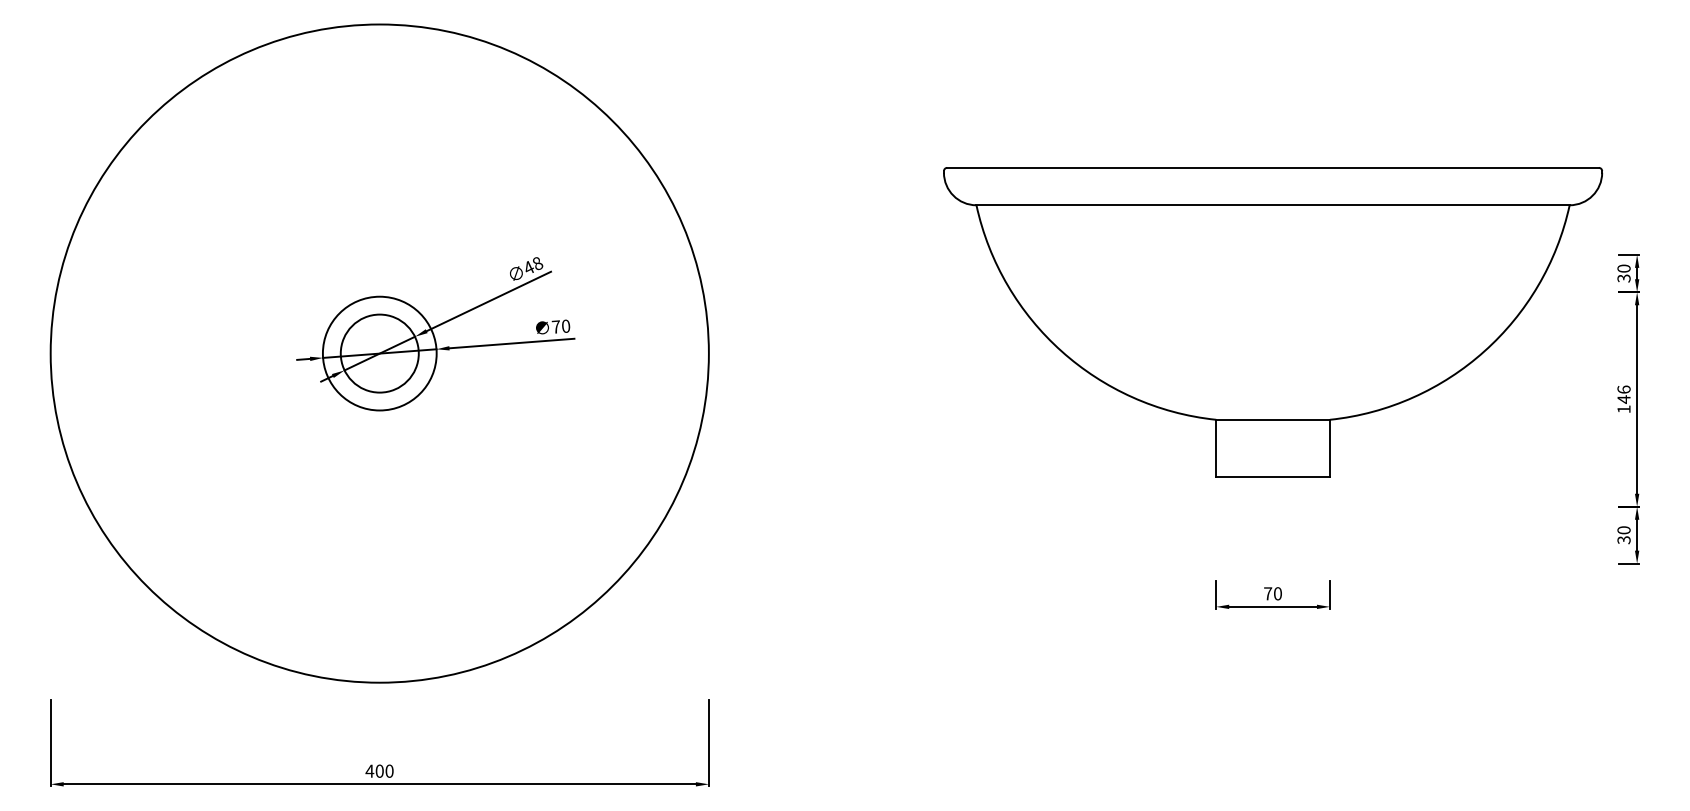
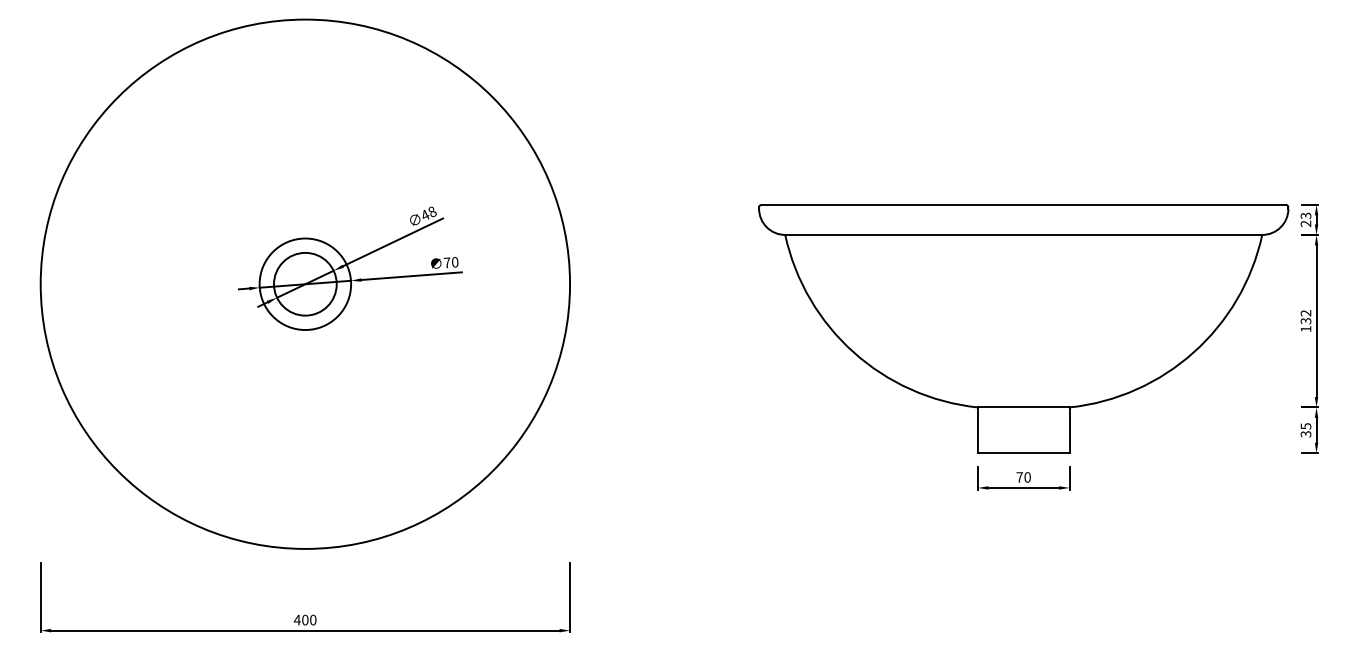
text: (1623, 273) -> (1305, 219), 30 -> 23
part: (1273, 322) -> (1024, 329), moved
text: (1623, 394) -> (1305, 317), 146 -> 132
text: (1623, 530) -> (1305, 426), 30 -> 35

